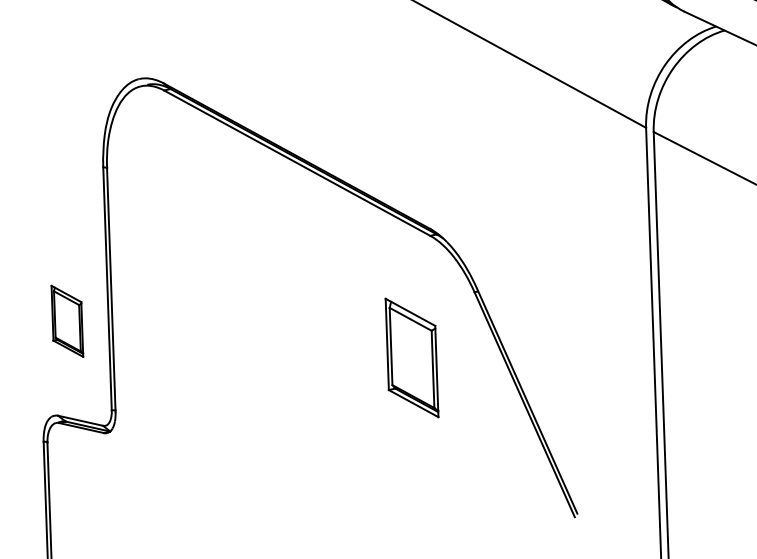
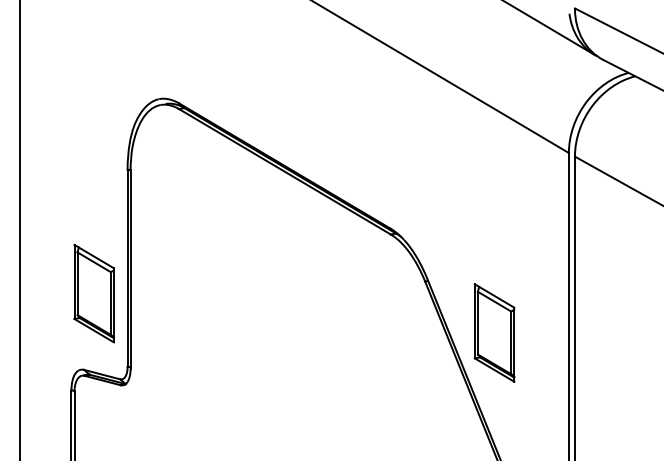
part: (66, 321) -> (93, 293), size x1.67
part: (411, 357) -> (494, 332), moved

